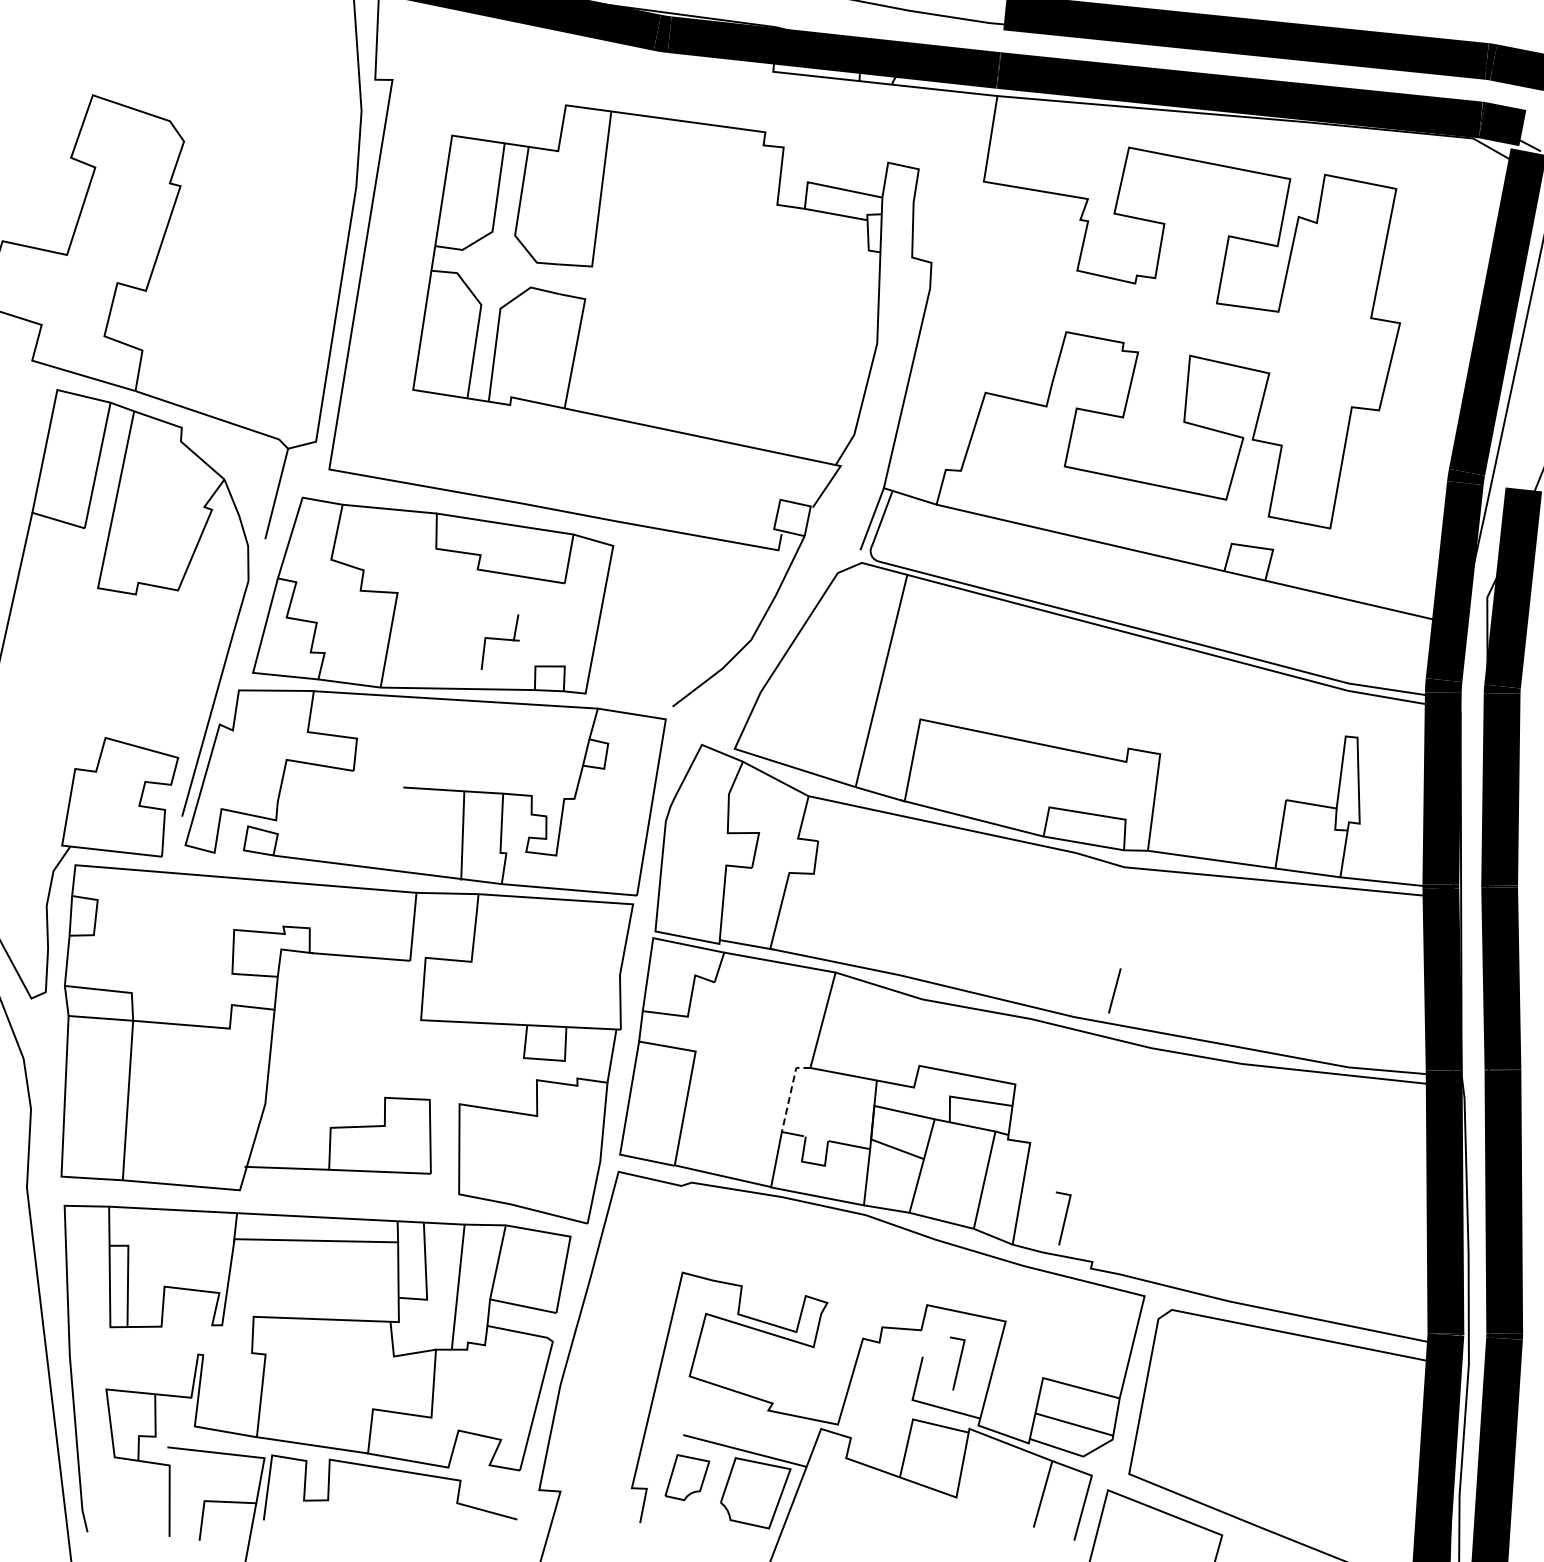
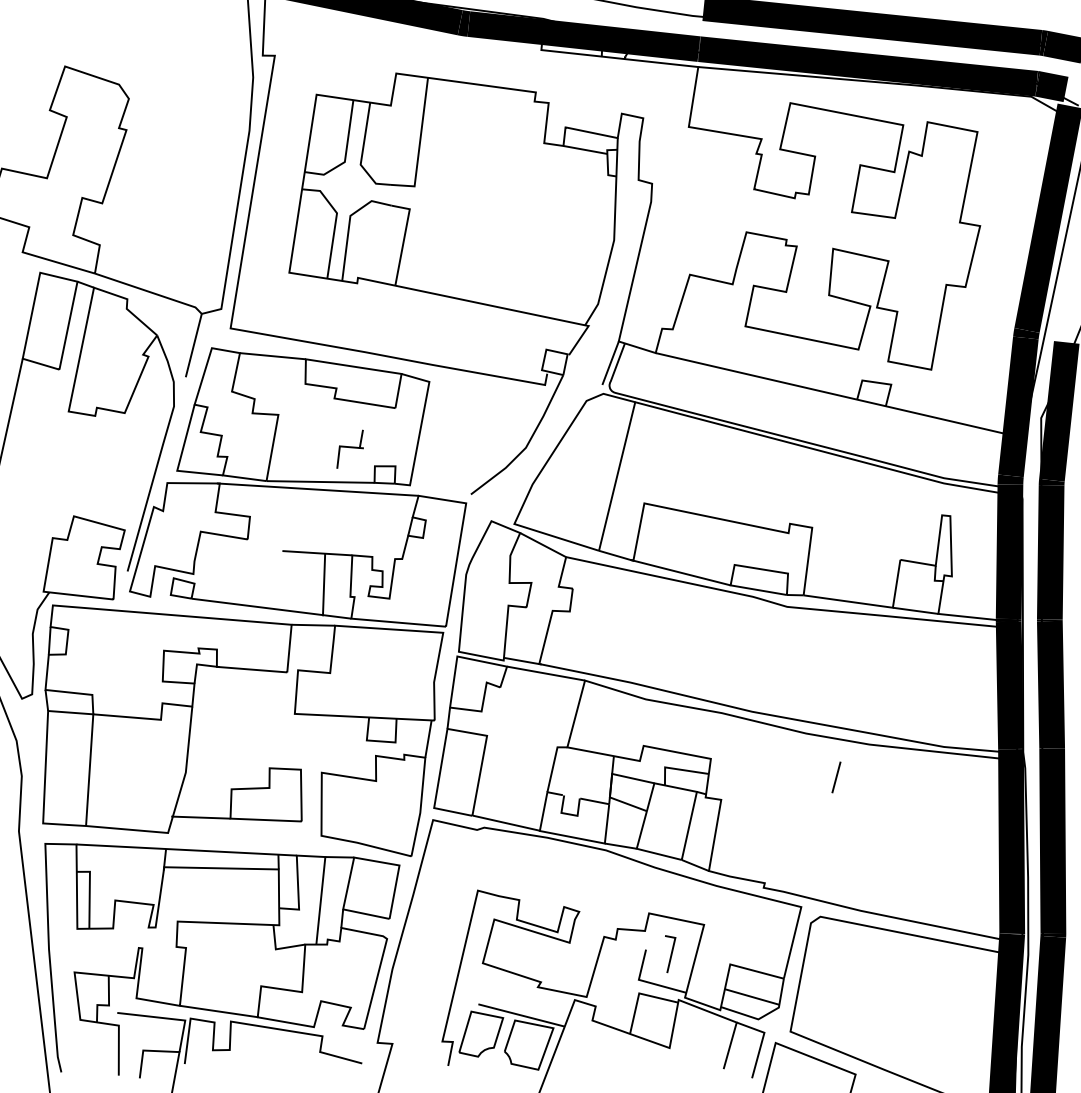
line: (1114, 990) -> (836, 777), moved
line: (790, 1092) -> (553, 764), dashed -> solid
line: (1064, 1218) -> (745, 852), removed
part: (687, 1477) -> (481, 1034), size x1.43

